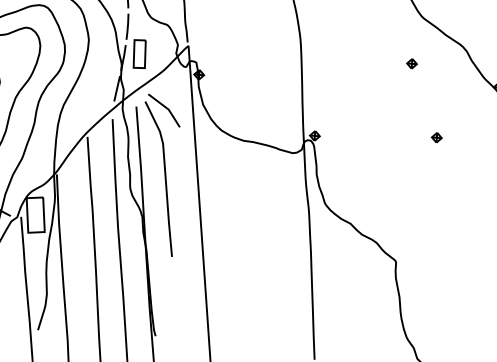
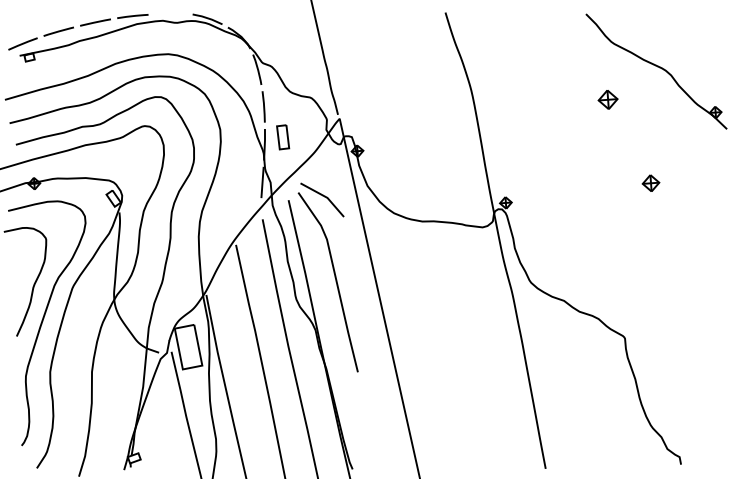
part: (139, 54) -> (282, 137), size x0.7
part: (412, 63) -> (608, 99), size x1.6
part: (436, 137) -> (650, 182), size x1.4

